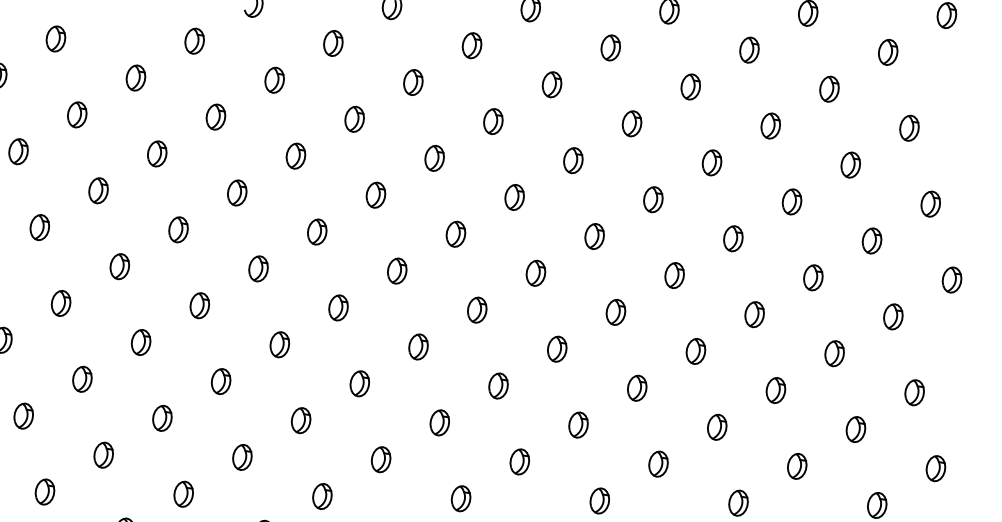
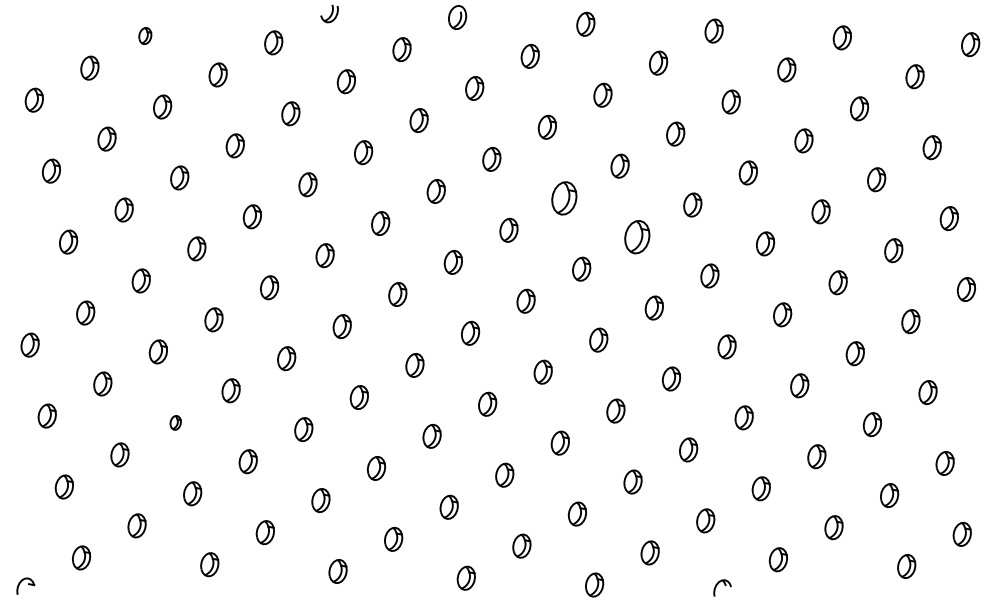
part: (54, 38) -> (144, 35), size x0.7
part: (514, 196) -> (564, 197), size x1.4
part: (593, 235) -> (636, 236), size x1.4
part: (103, 454) -> (175, 422), size x0.6

